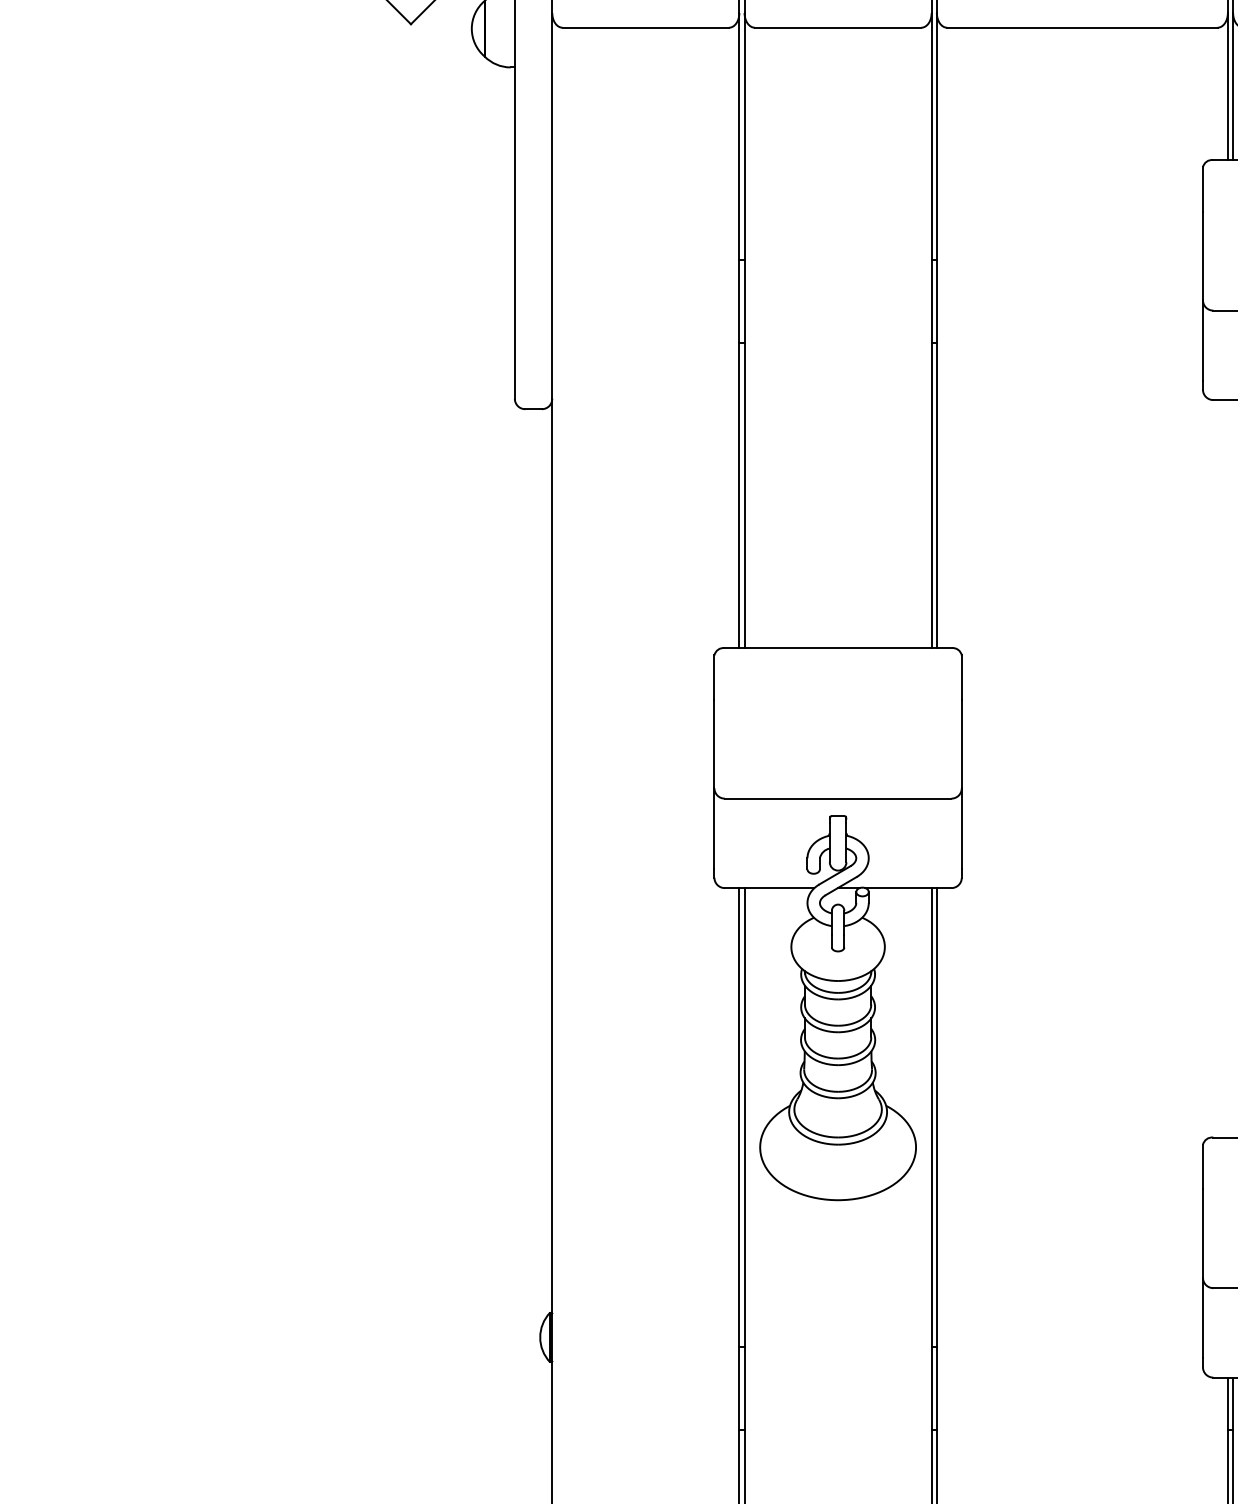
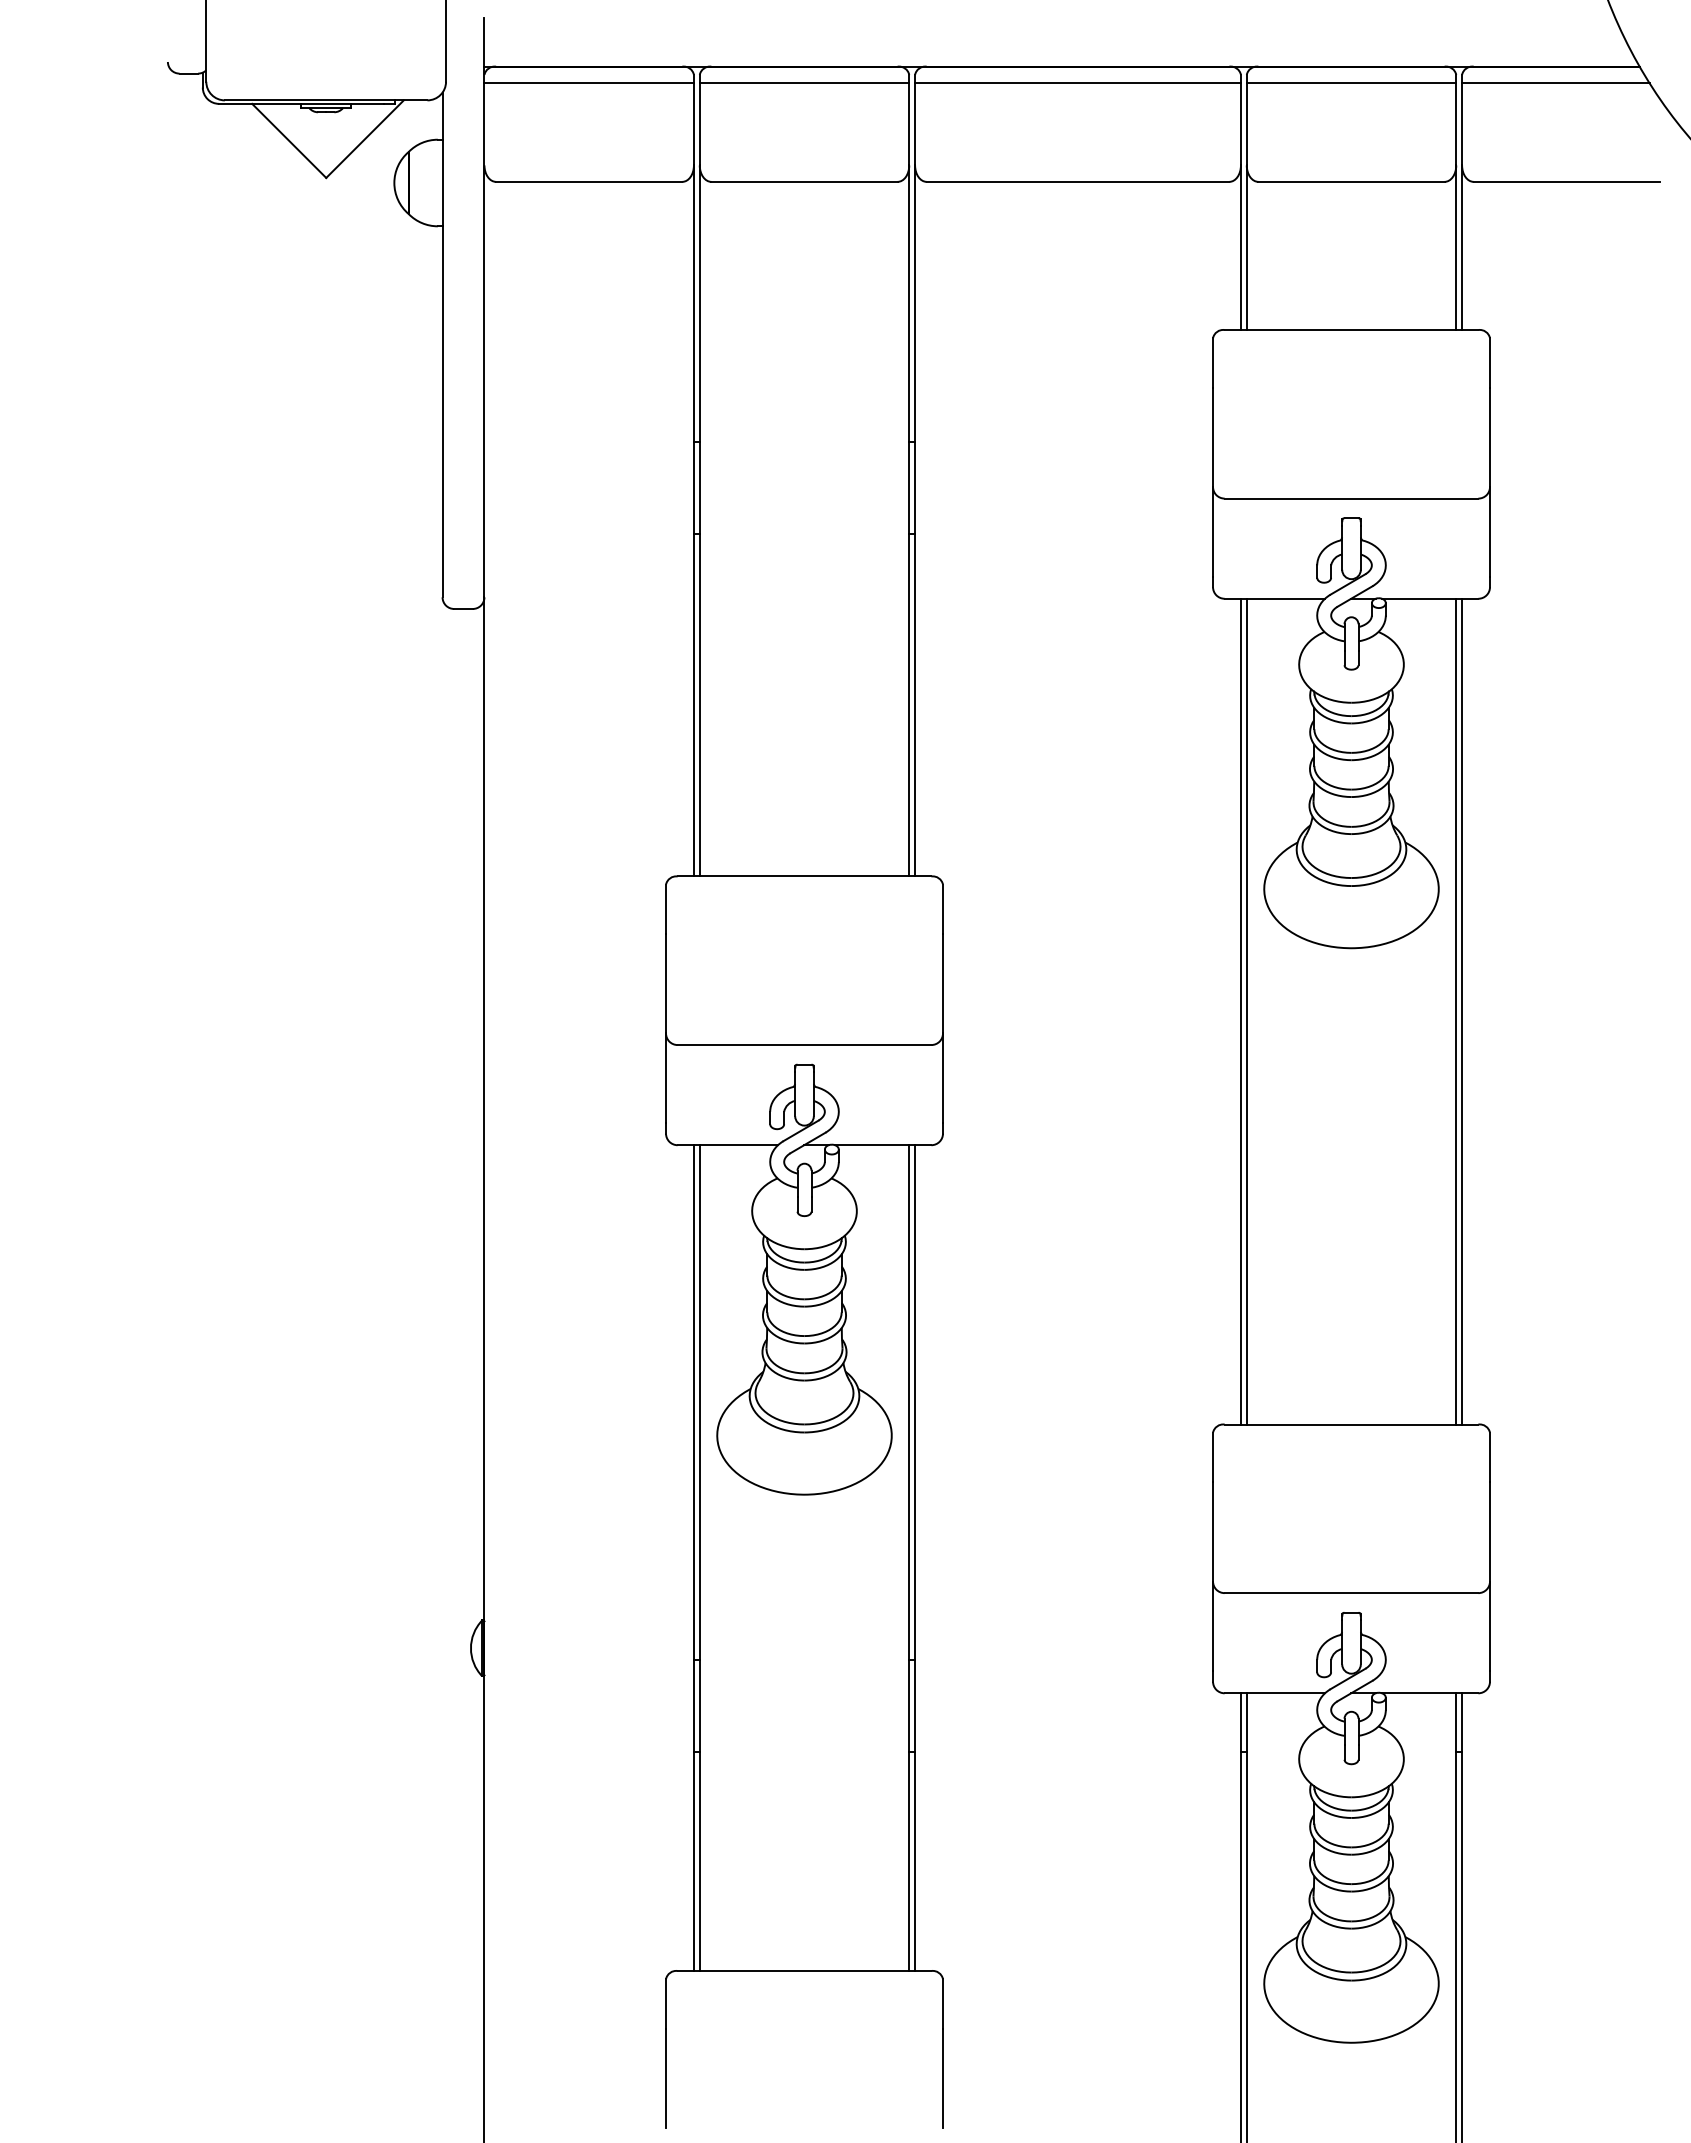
line: (1227, 768) -> (1240, 1011), added
line: (1232, 768) -> (1246, 1011), added

